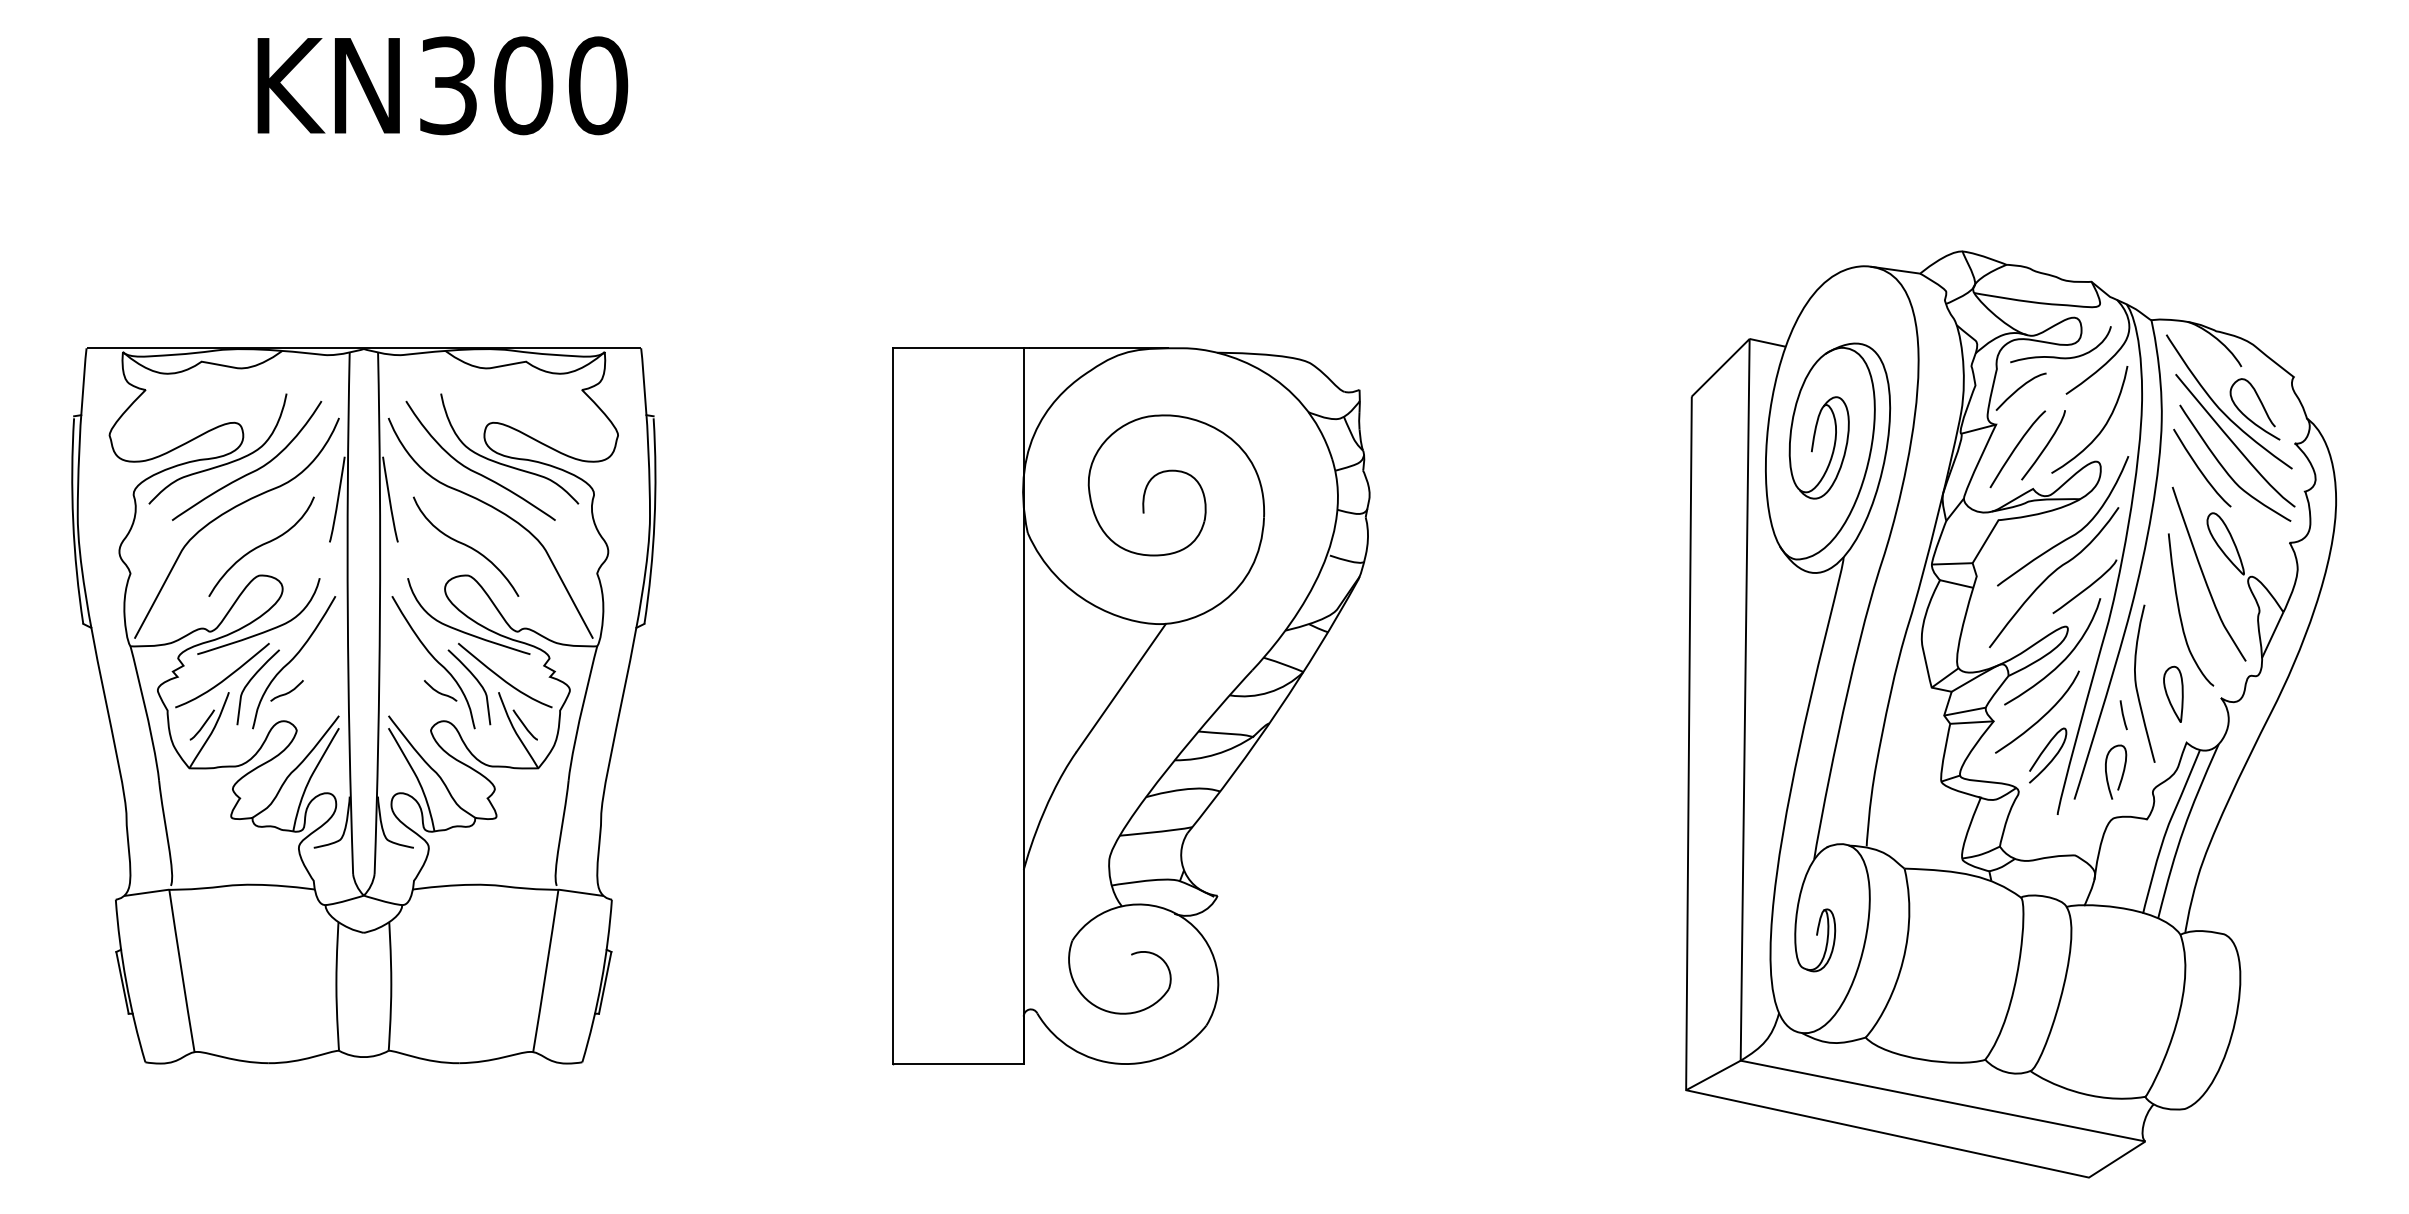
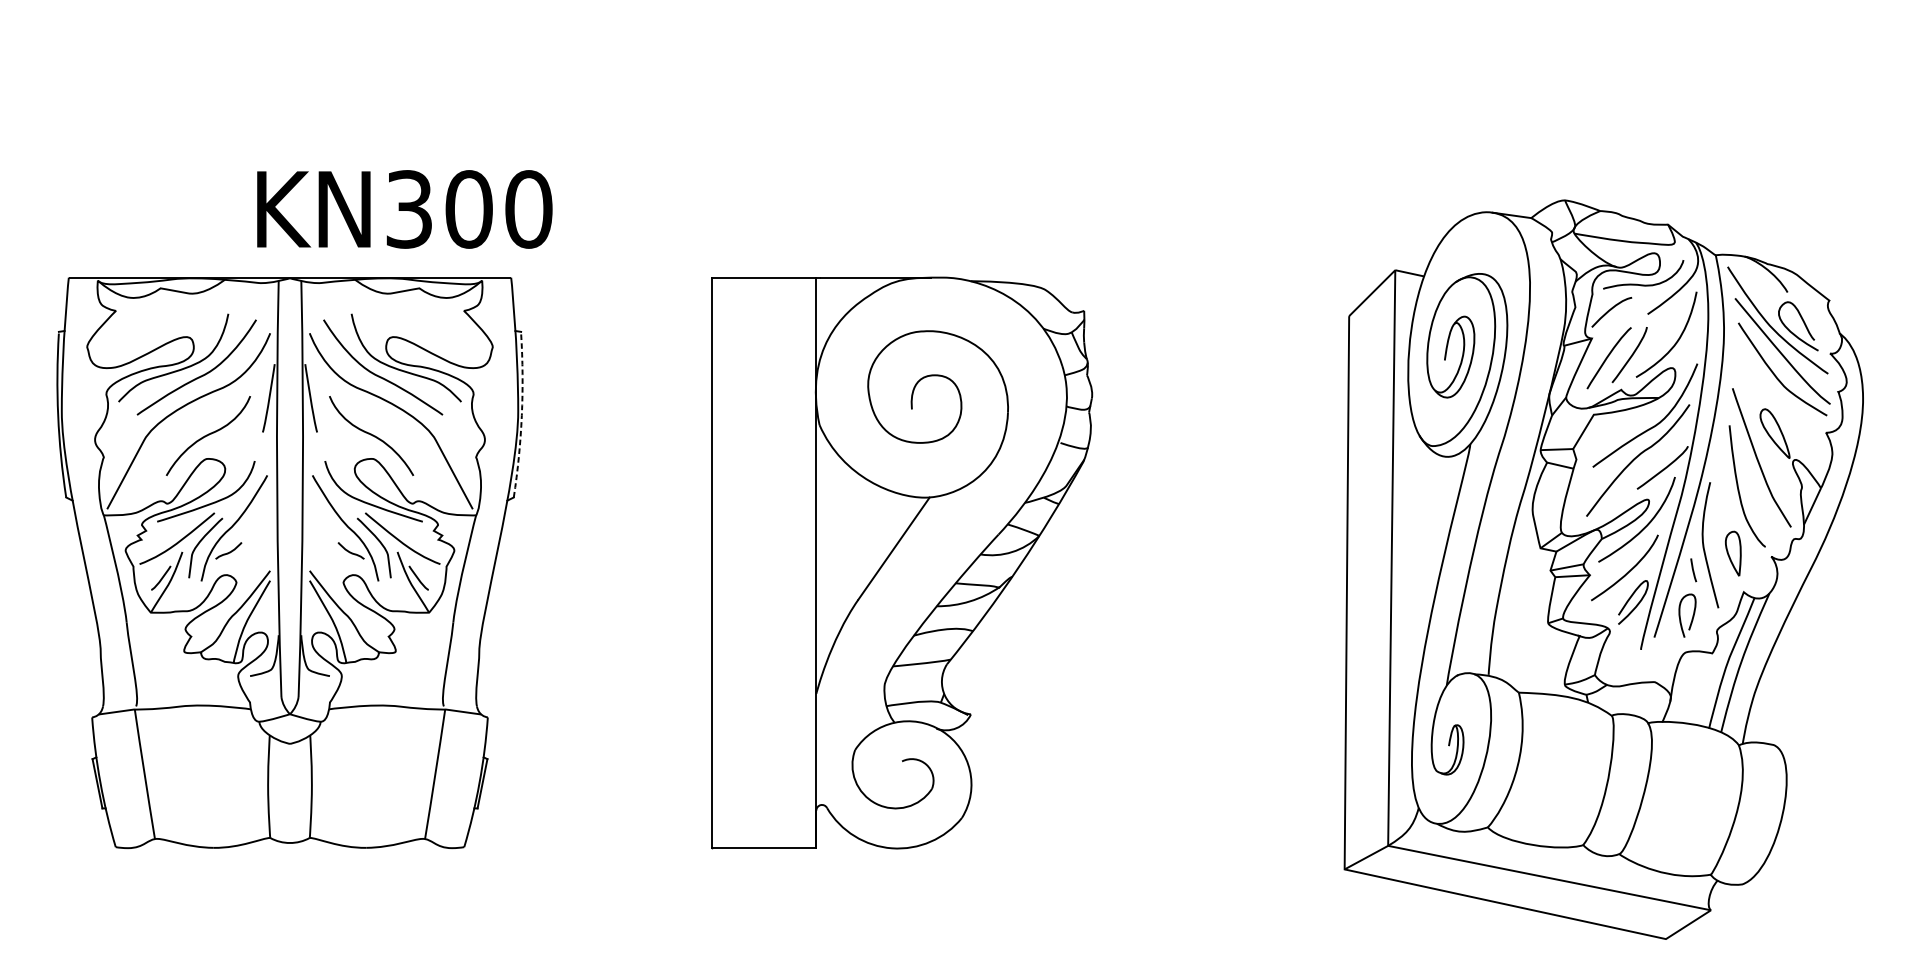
text: (442, 85) -> (404, 209), moved
curve: (2200, 469) -> (1754, 374), removed
arc: (654, 521) -> (521, 415), solid -> dashed

